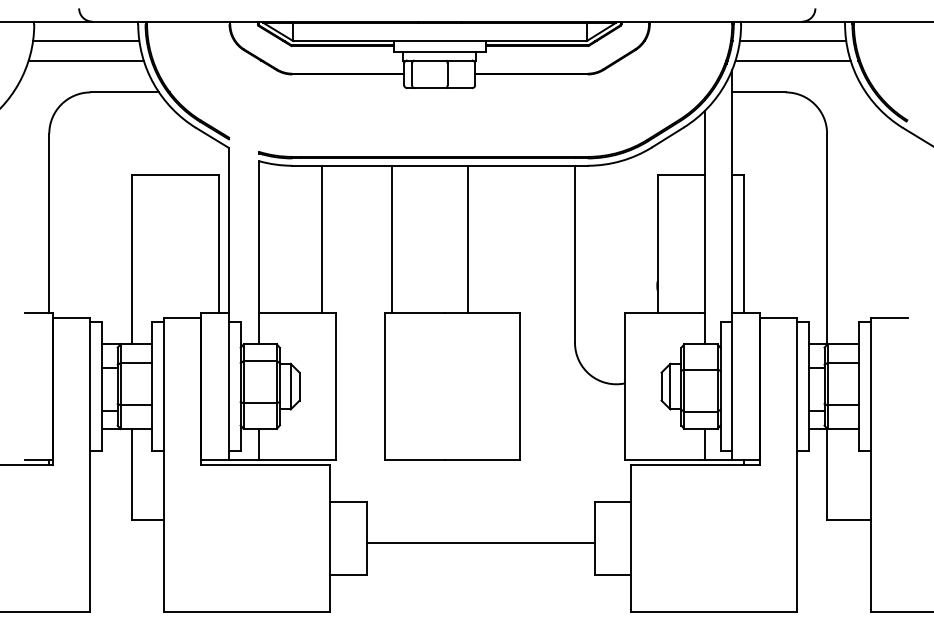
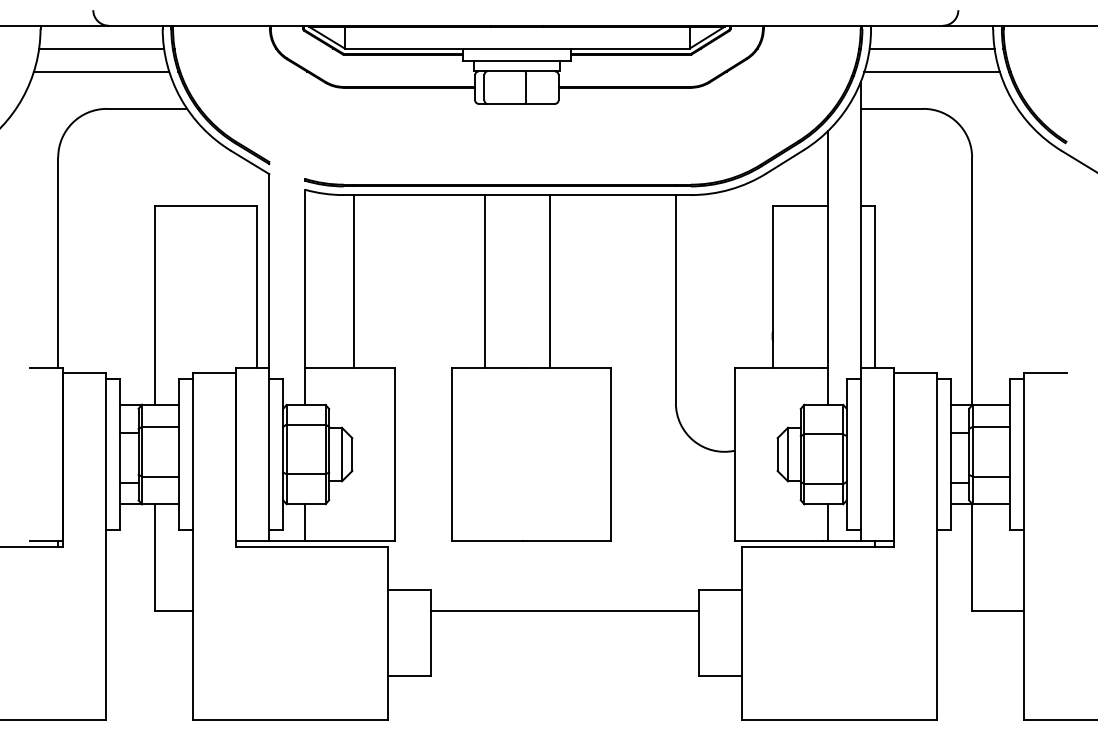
line: (321, 239) -> (354, 281), moved
line: (391, 239) -> (484, 281), moved
line: (480, 543) -> (564, 610), moved

